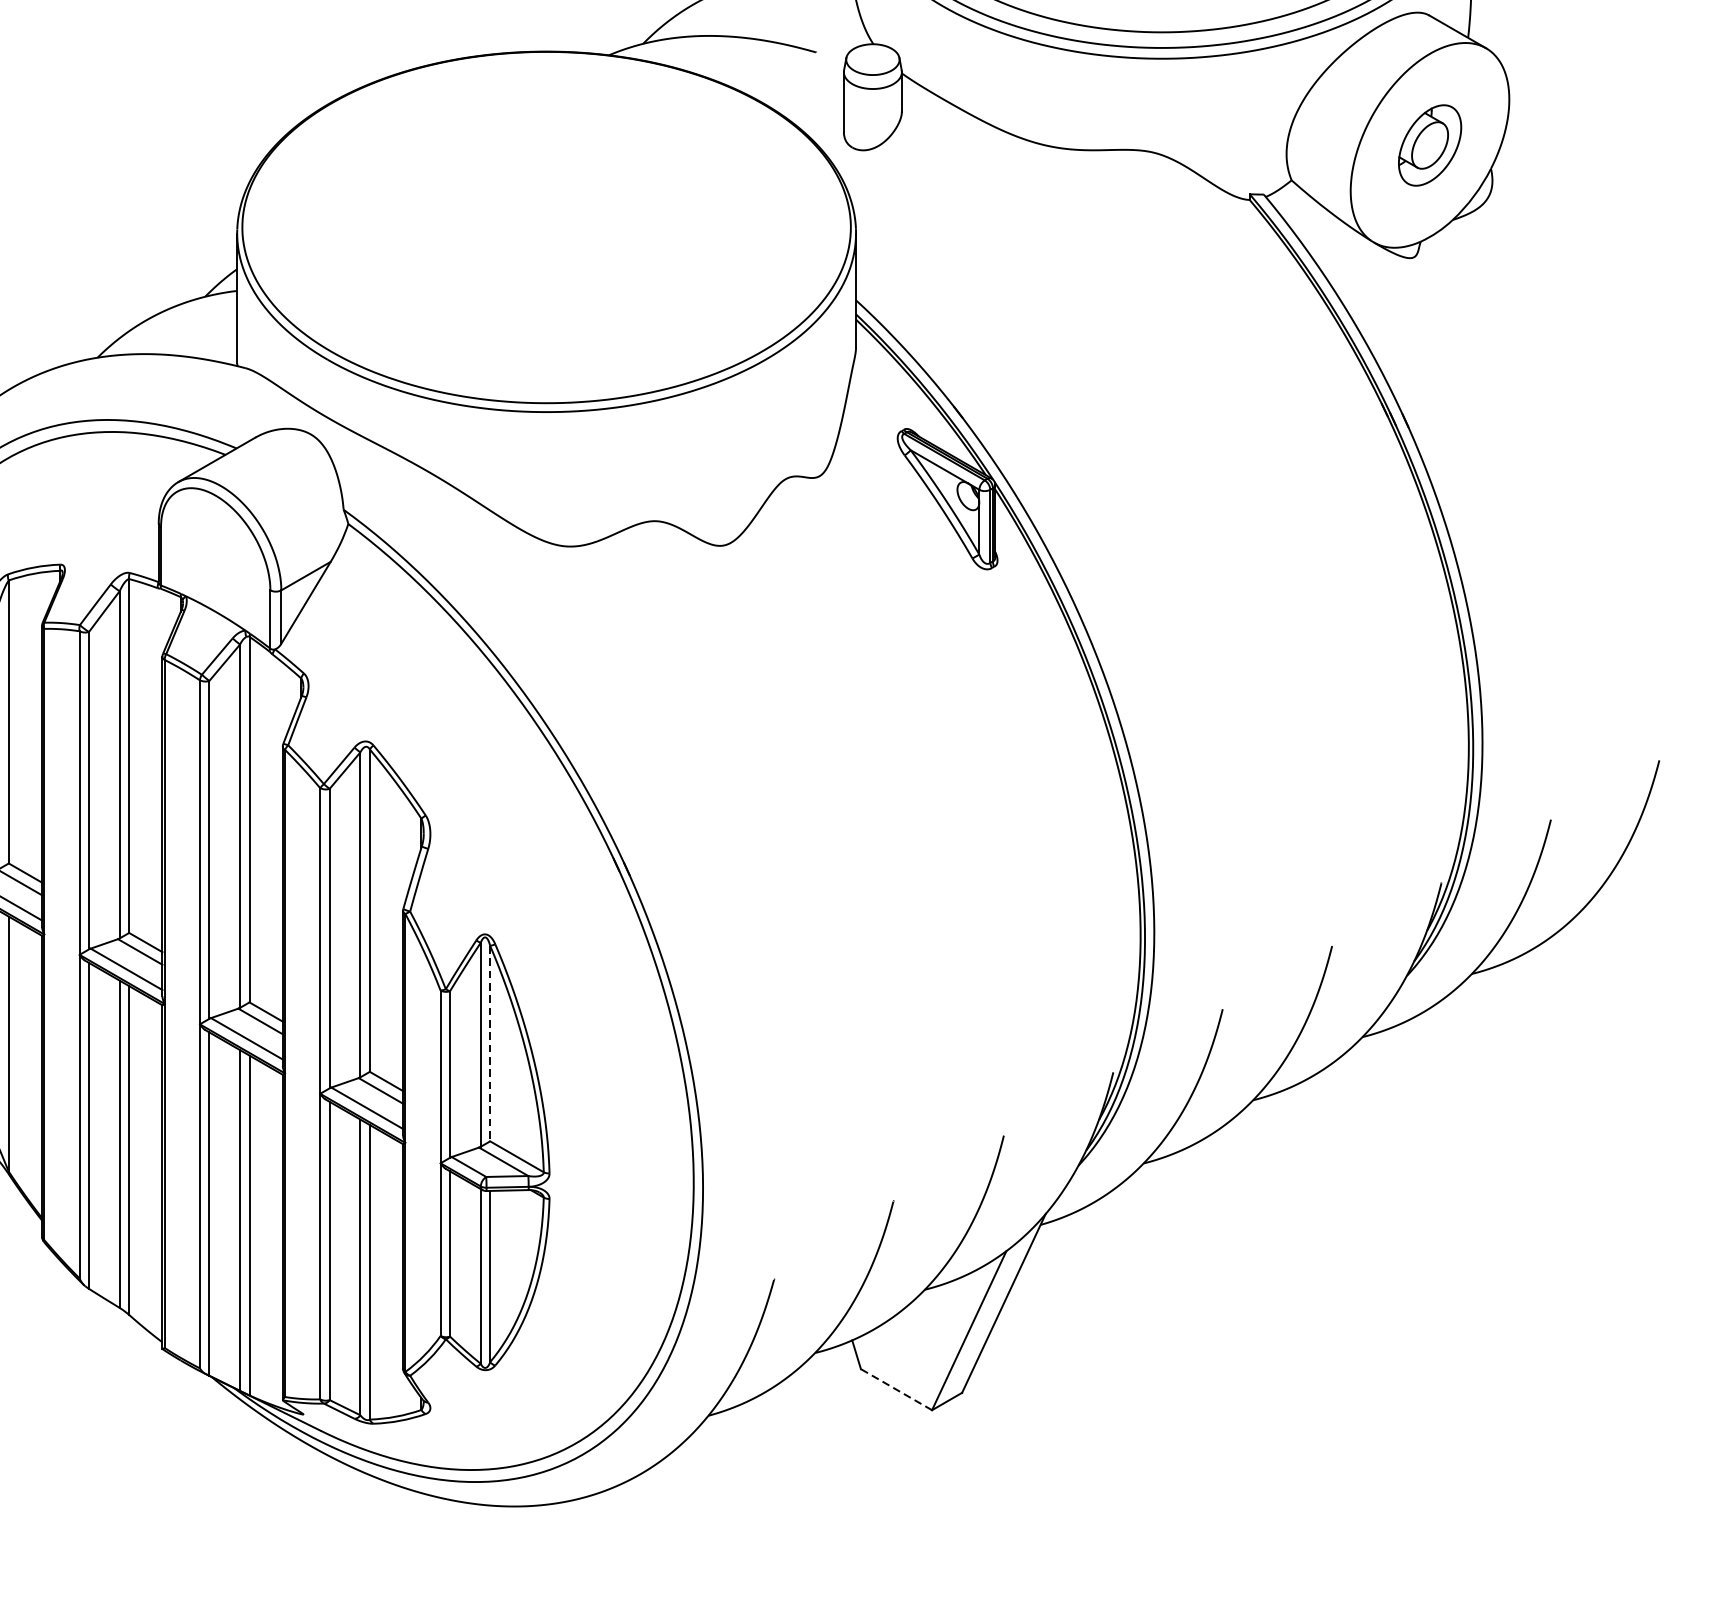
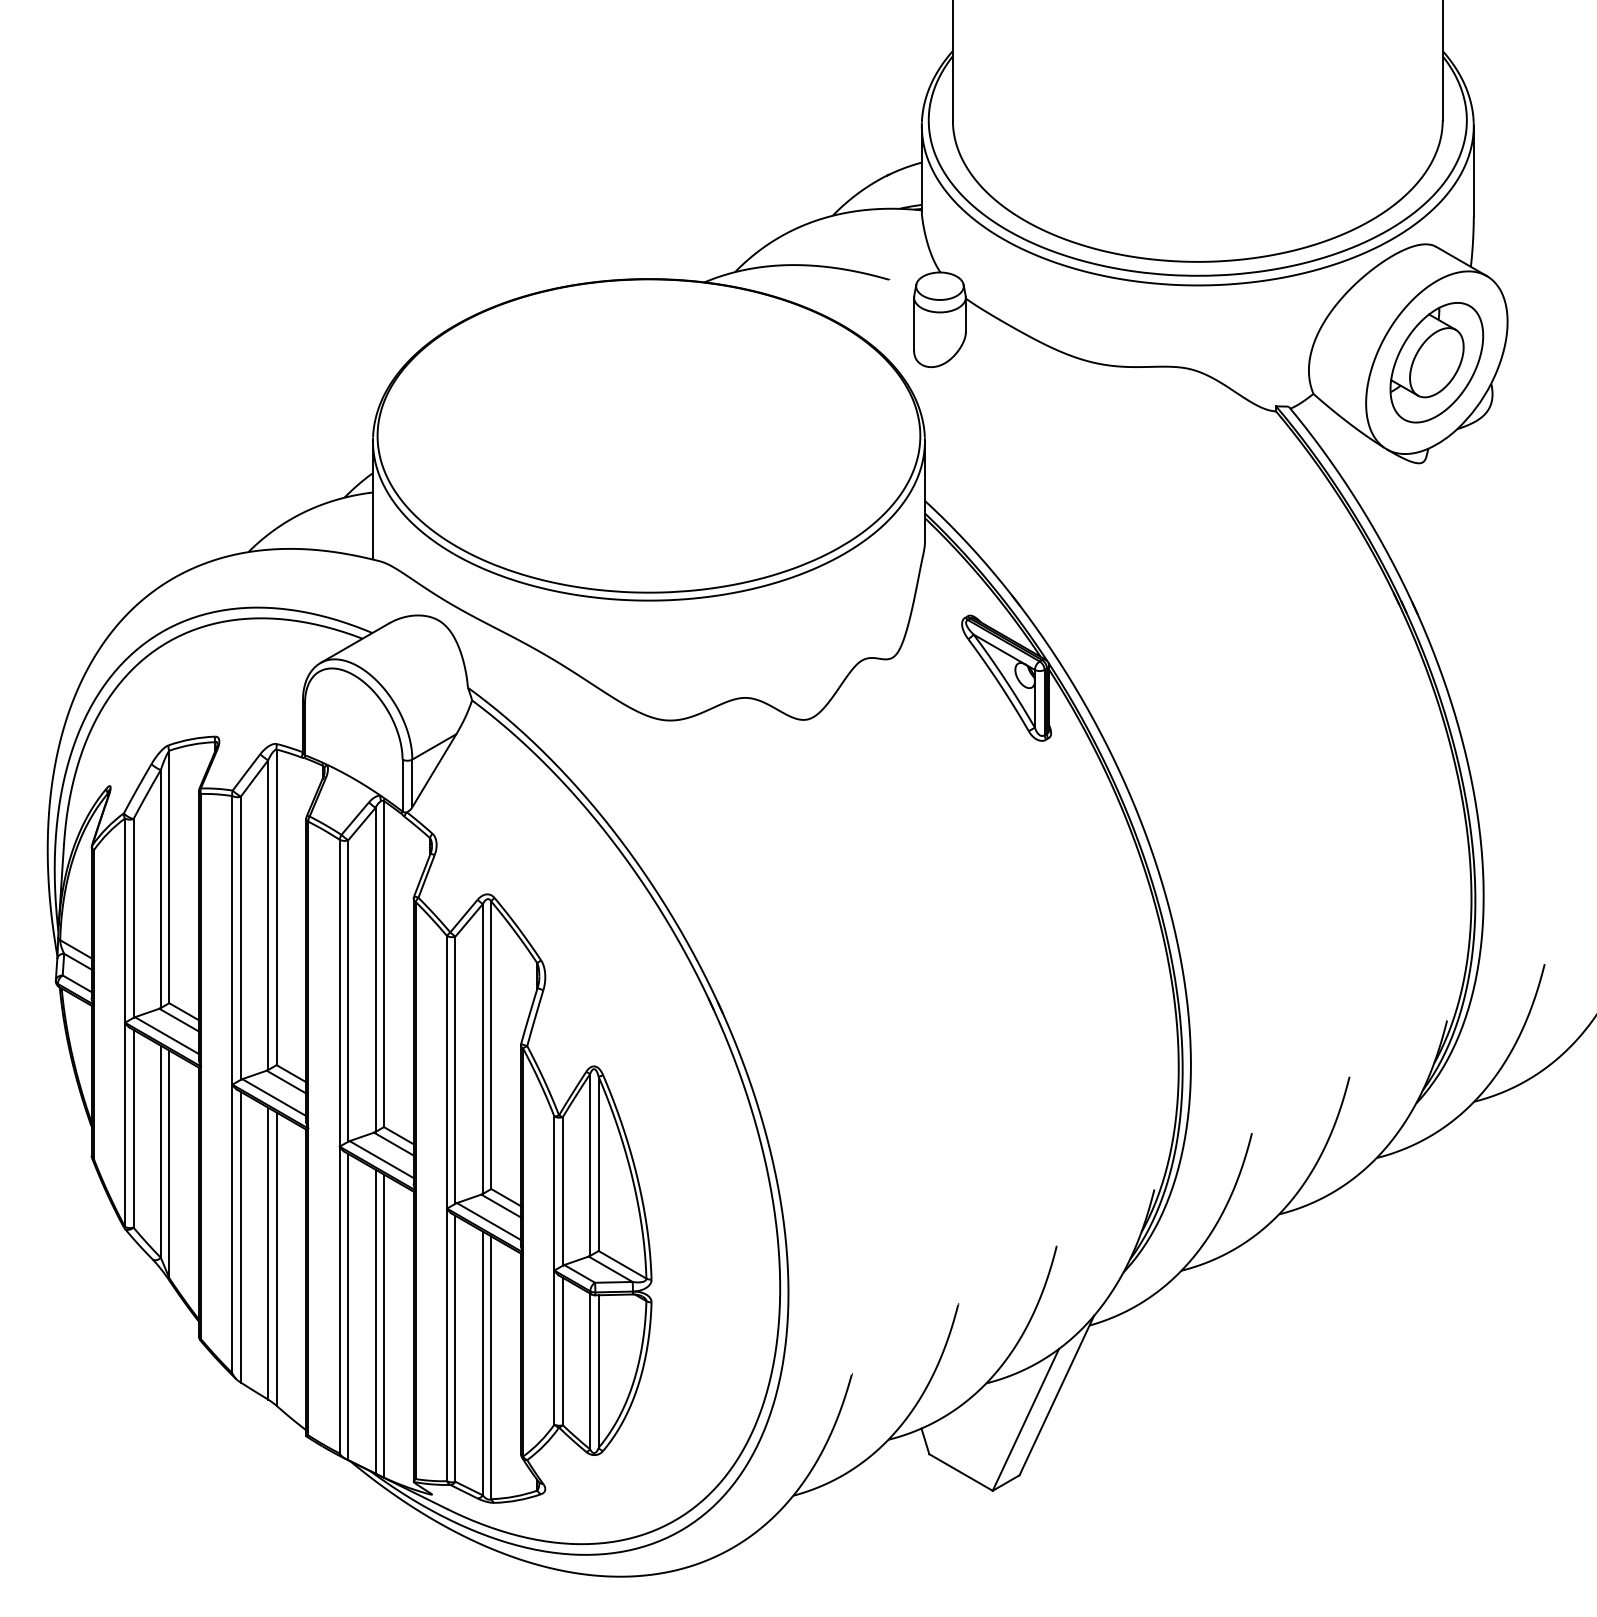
part: (1429, 145) -> (1436, 362), size x1.67
line: (490, 1044) -> (598, 1164), dashed -> solid
line: (897, 1389) -> (961, 1472), dashed -> solid

